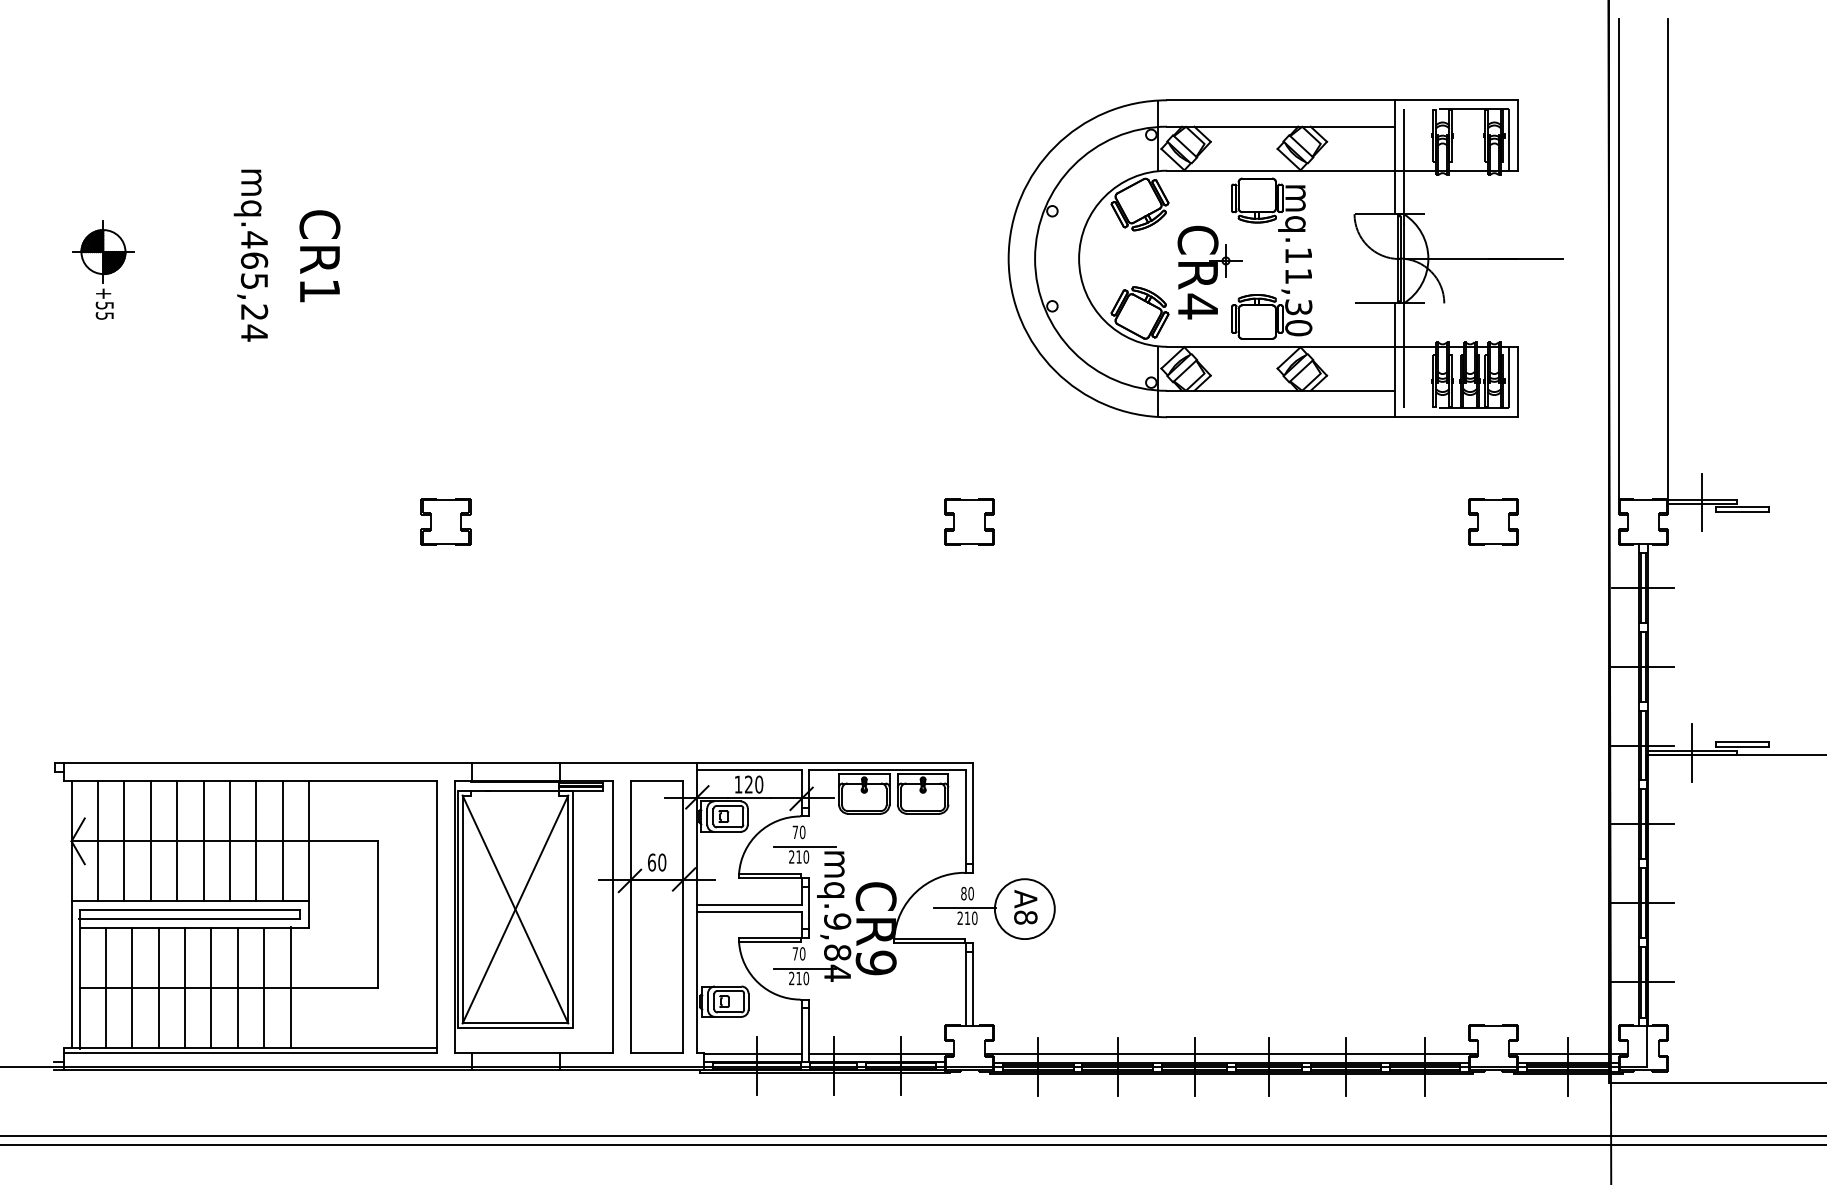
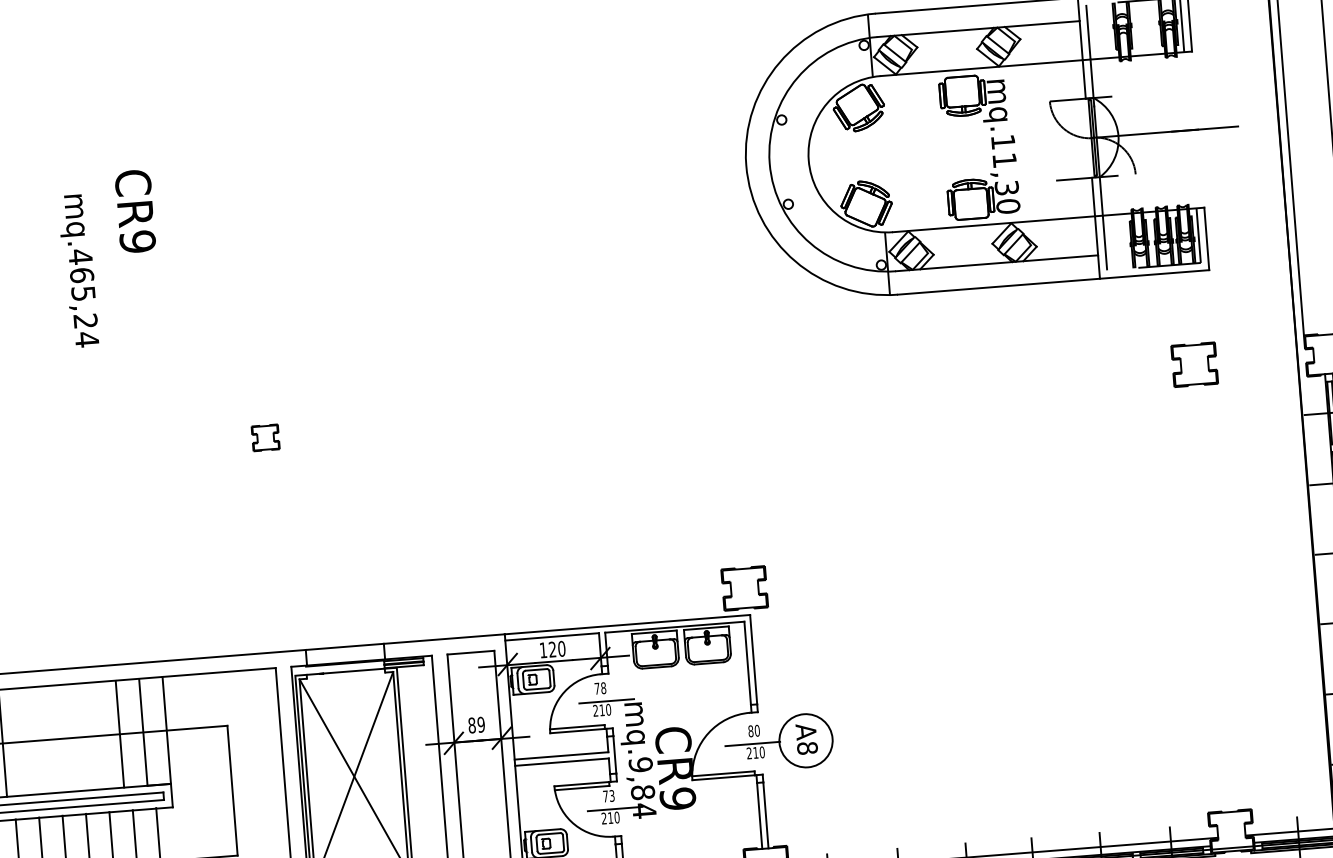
text: (250, 255) -> (78, 271), moved
part: (1209, 272) -> (925, 163), removed
text: (319, 290) -> (137, 241), CR1 -> CR9
part: (445, 521) -> (265, 437), size x0.6
part: (969, 521) -> (744, 588), moved
text: (802, 832) -> (603, 688), 70 -> 78
line: (150, 841) -> (25, 741), removed
line: (177, 841) -> (49, 739), removed
line: (203, 841) -> (72, 738), removed
line: (230, 841) -> (96, 736), removed
text: (656, 862) -> (476, 725), 60 -> 89
text: (802, 953) -> (611, 795), 70 -> 73

